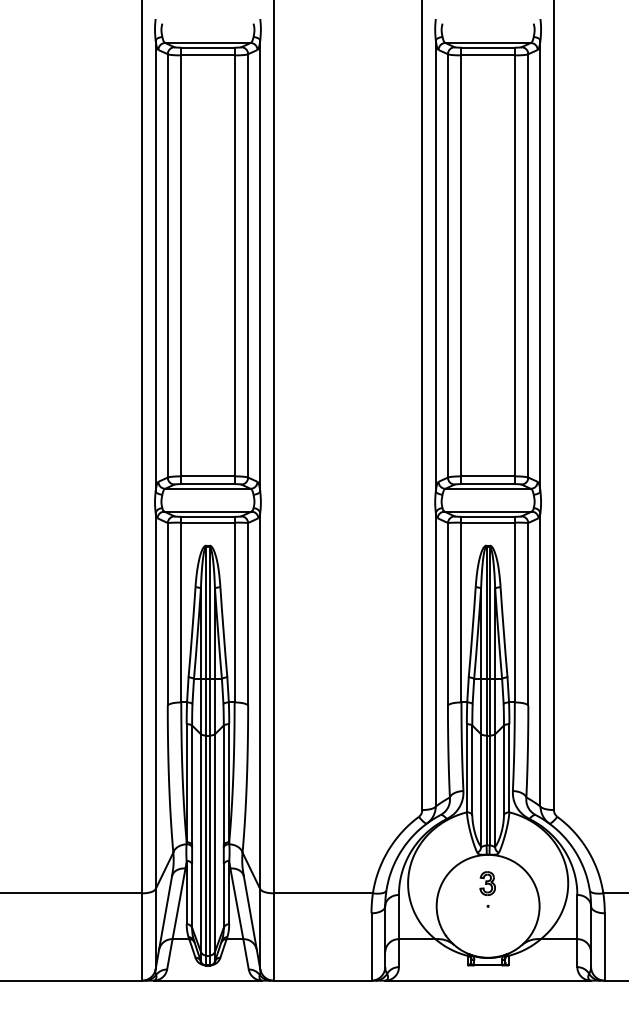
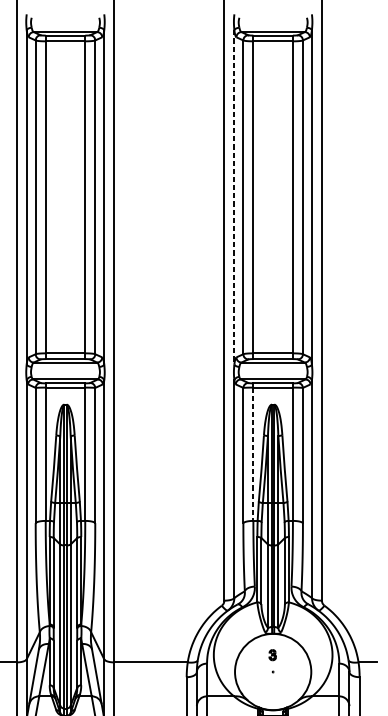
line: (435, 266) -> (234, 197), solid -> dashed
line: (461, 612) -> (253, 454), solid -> dashed
part: (487, 883) -> (272, 655), size x0.6

